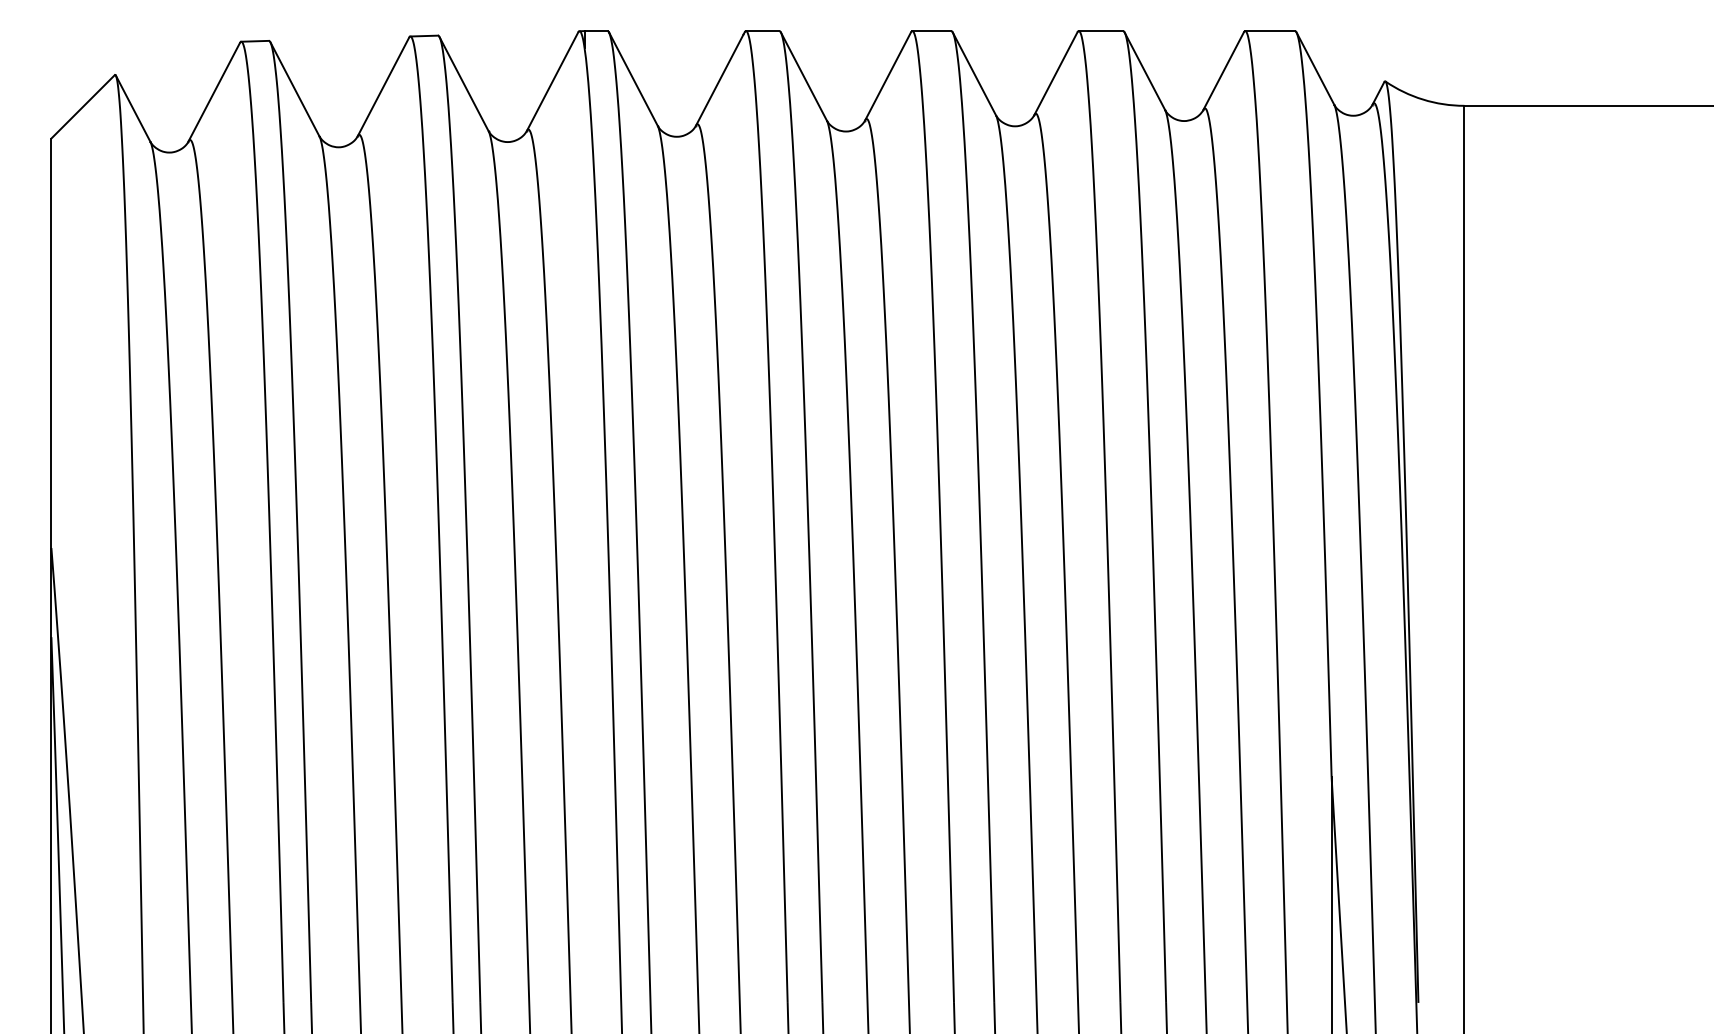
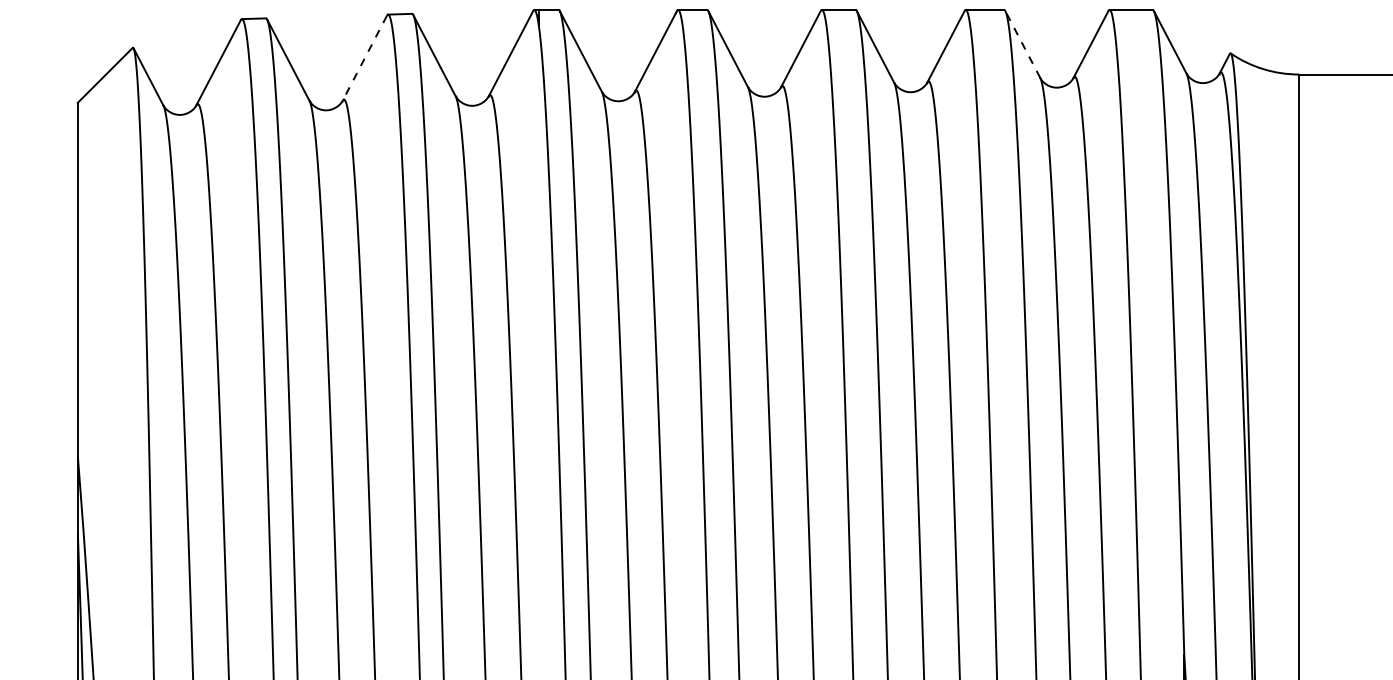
line: (1144, 71) -> (1022, 44), solid -> dashed
line: (383, 87) -> (364, 58), solid -> dashed

